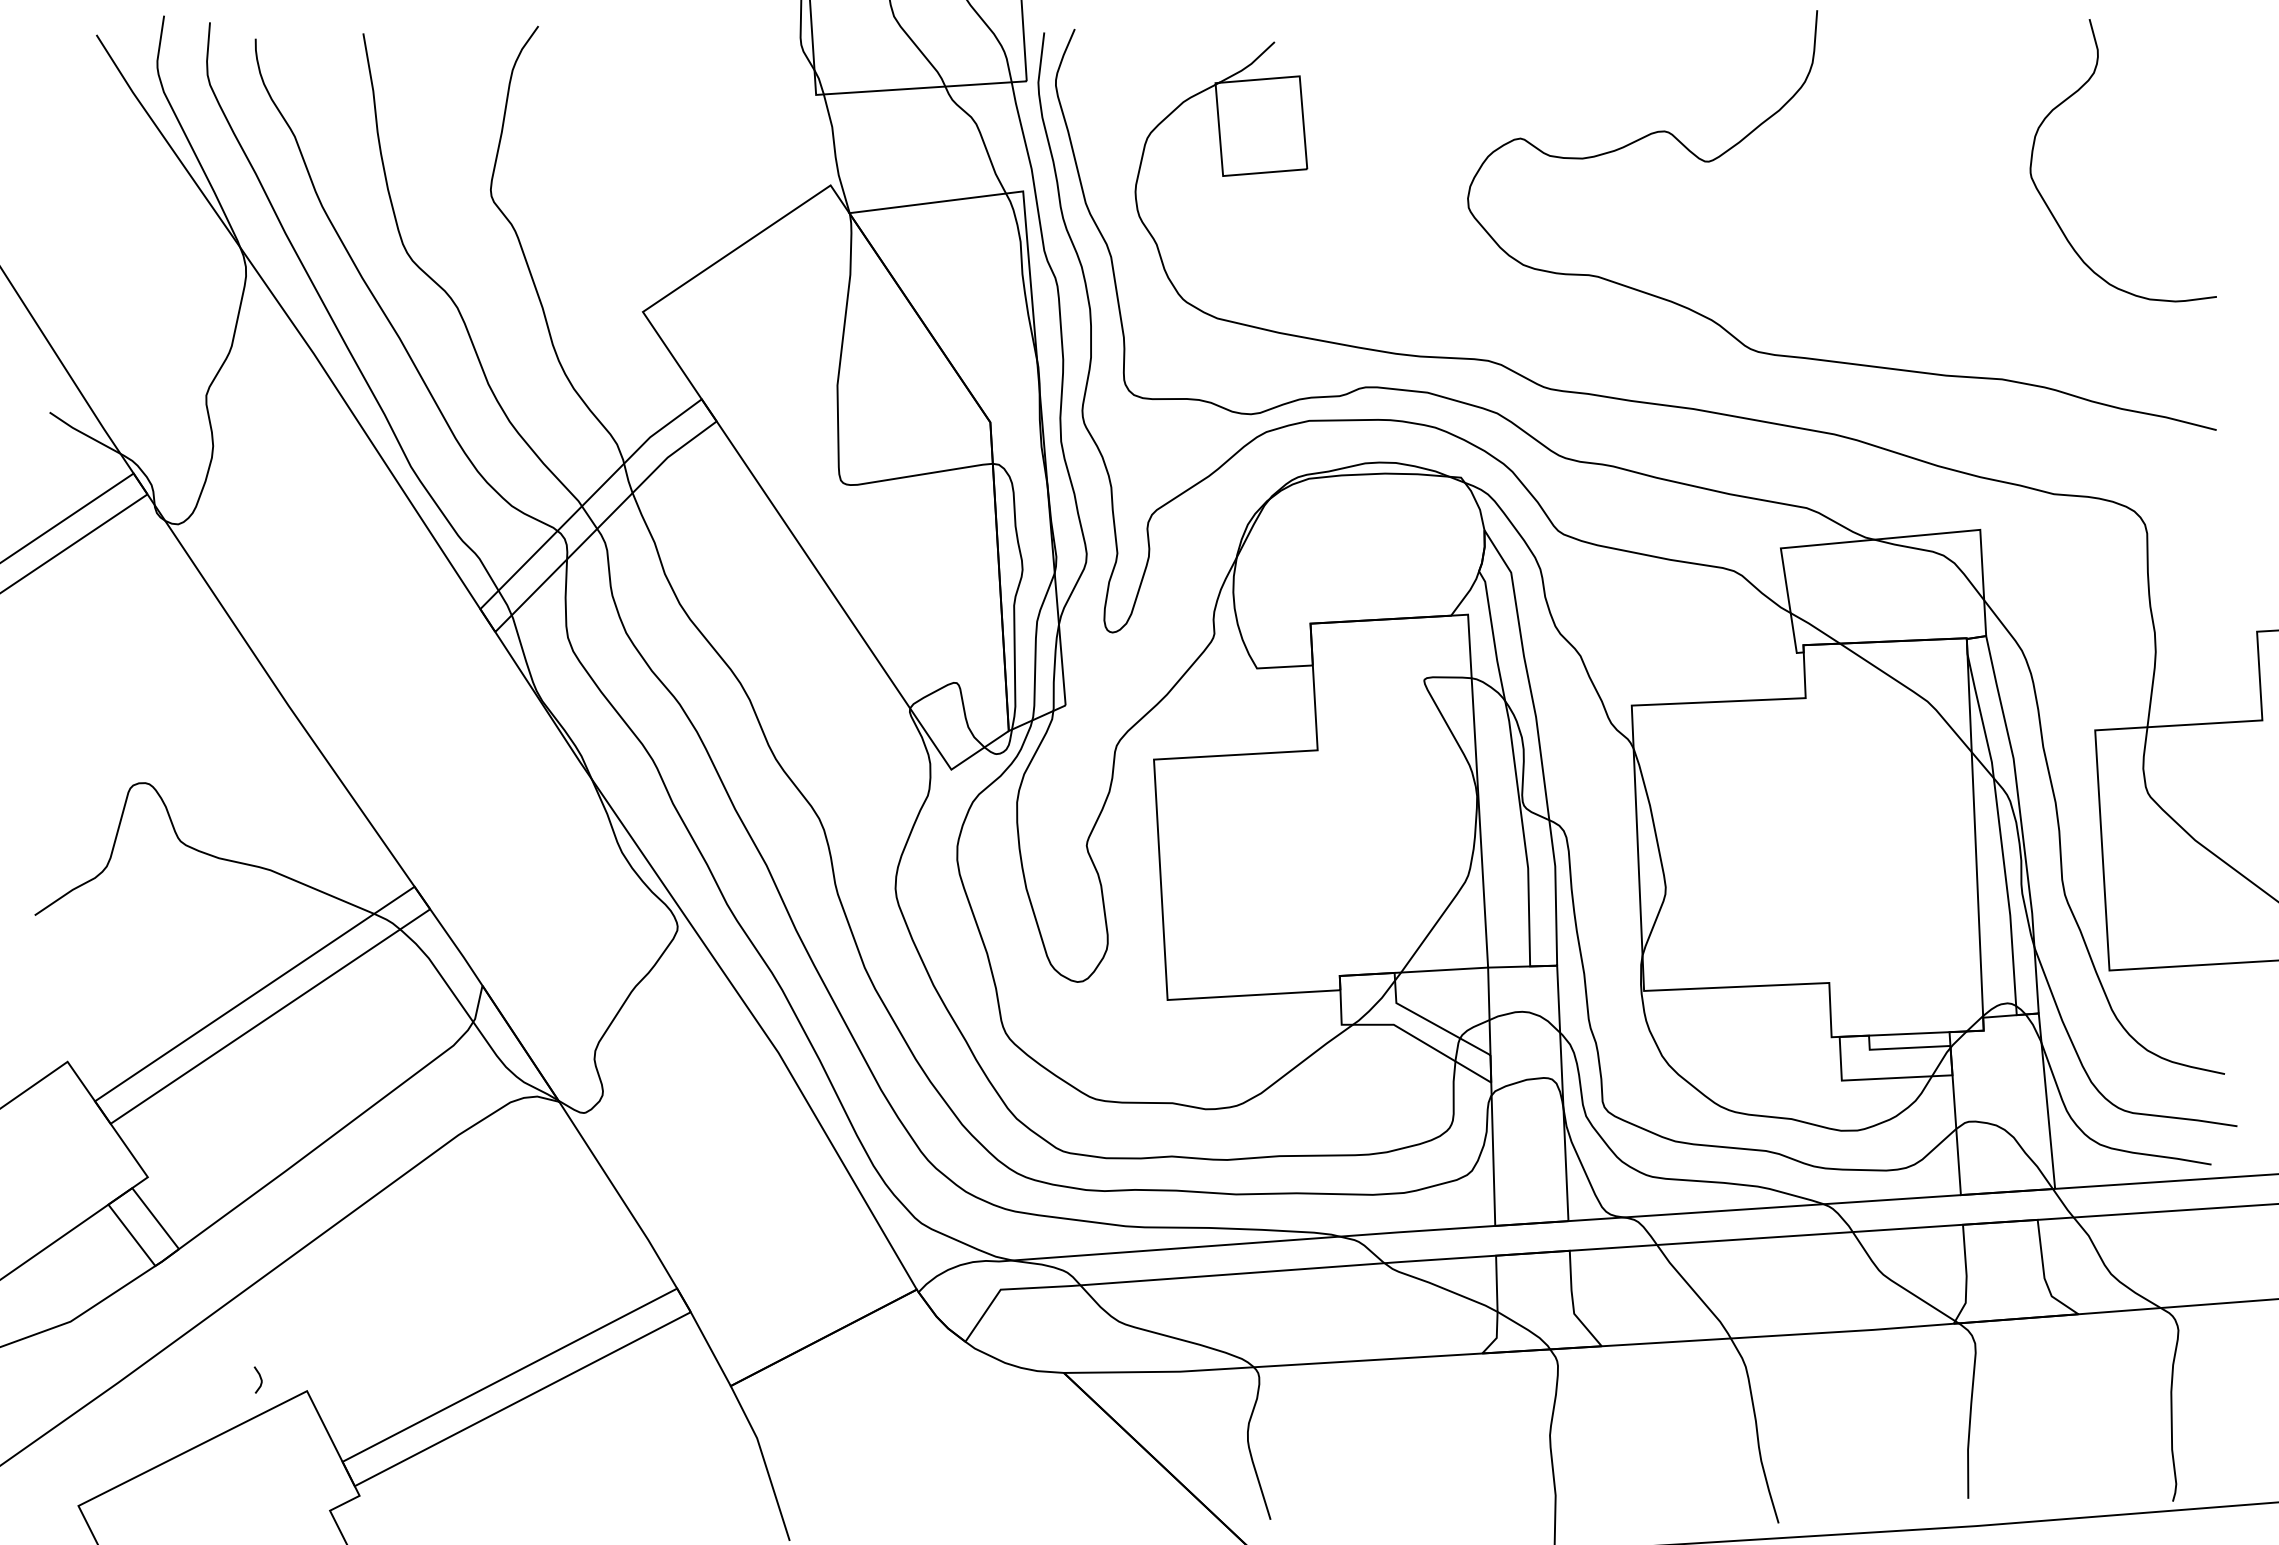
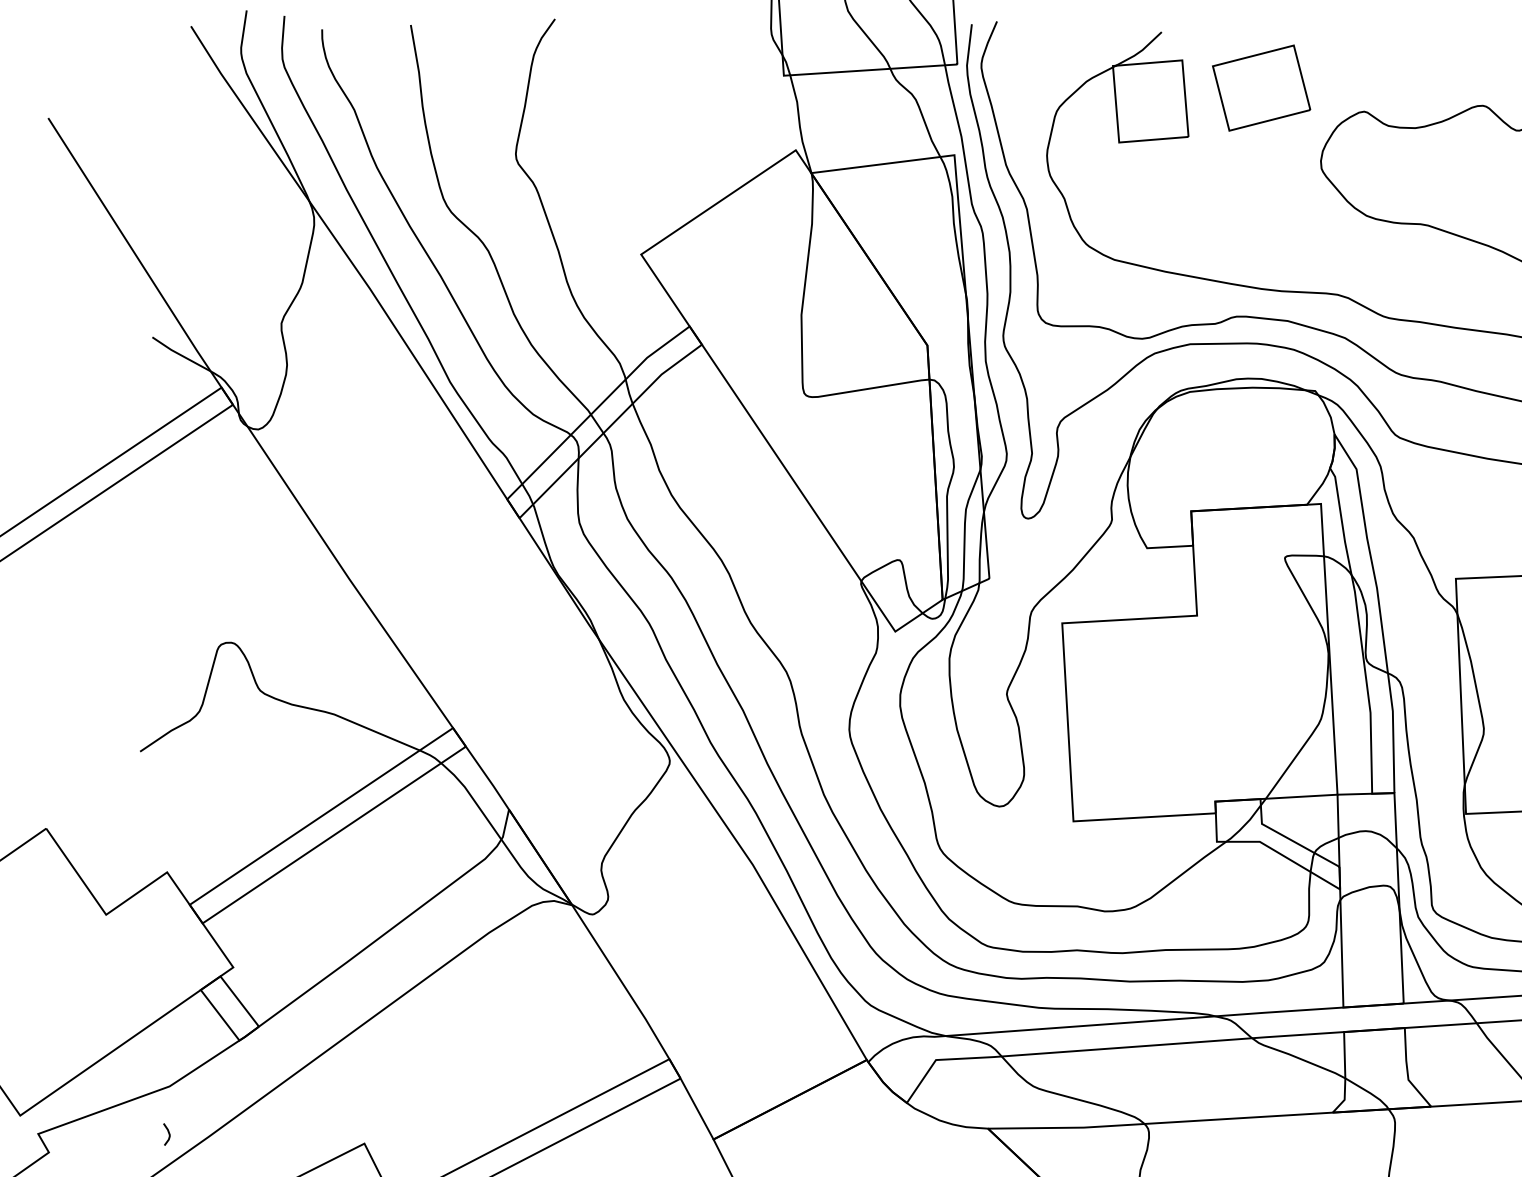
part: (1395, 109) -> (1261, 87), added
curve: (259, 1377) -> (167, 1132), moved

